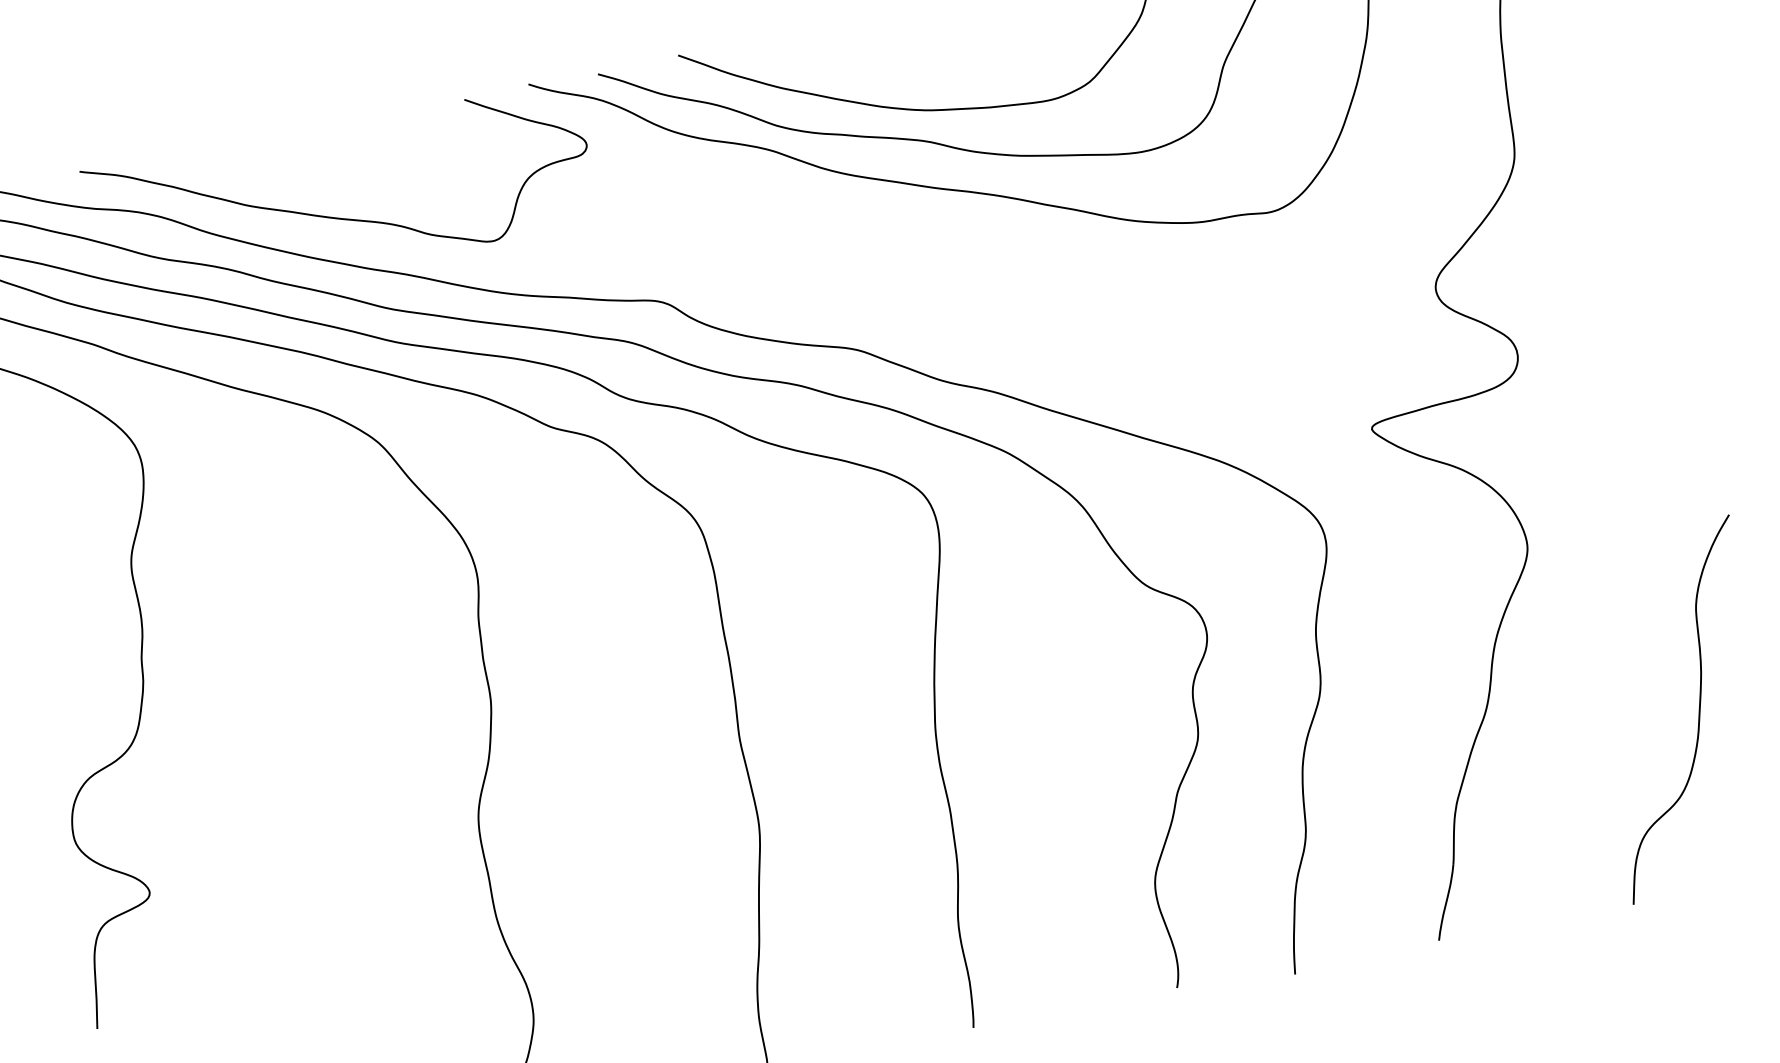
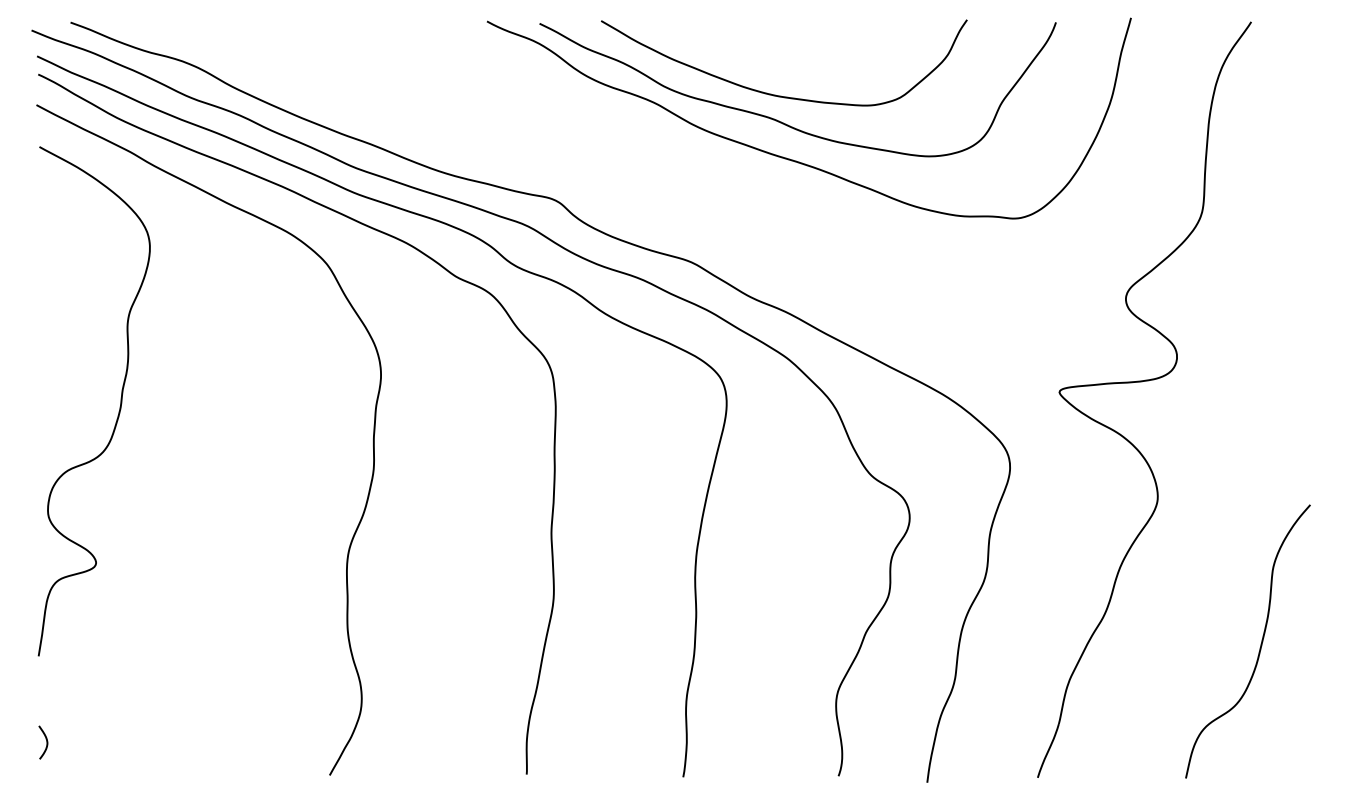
curve: (337, 216) -> (328, 92), removed

